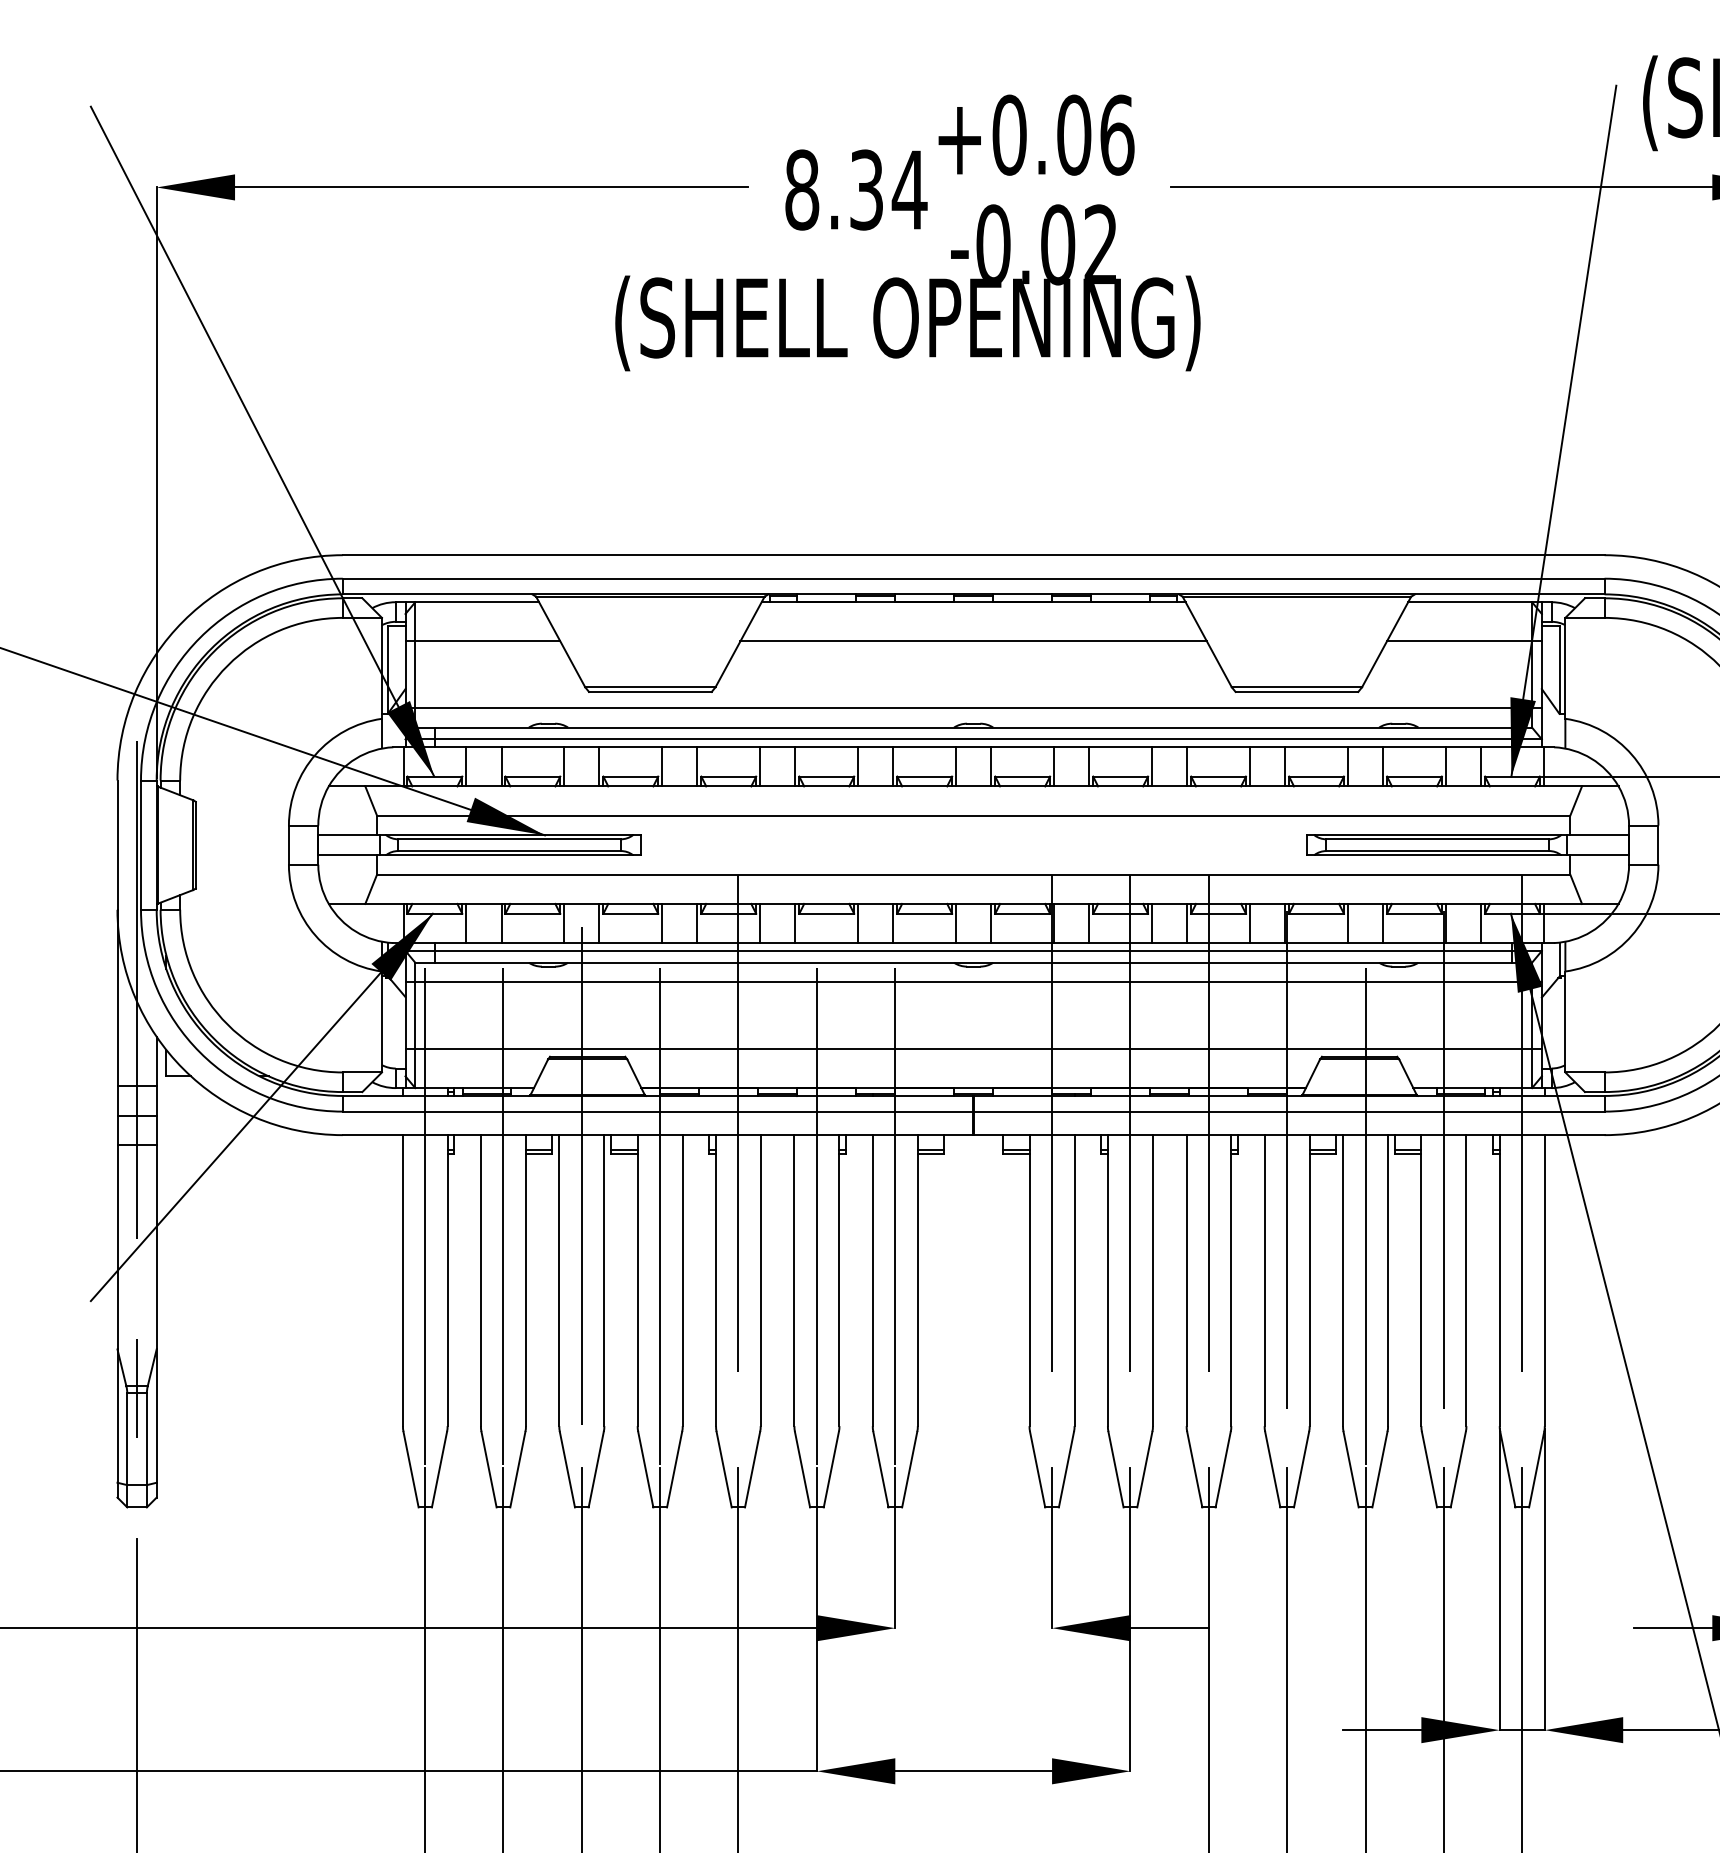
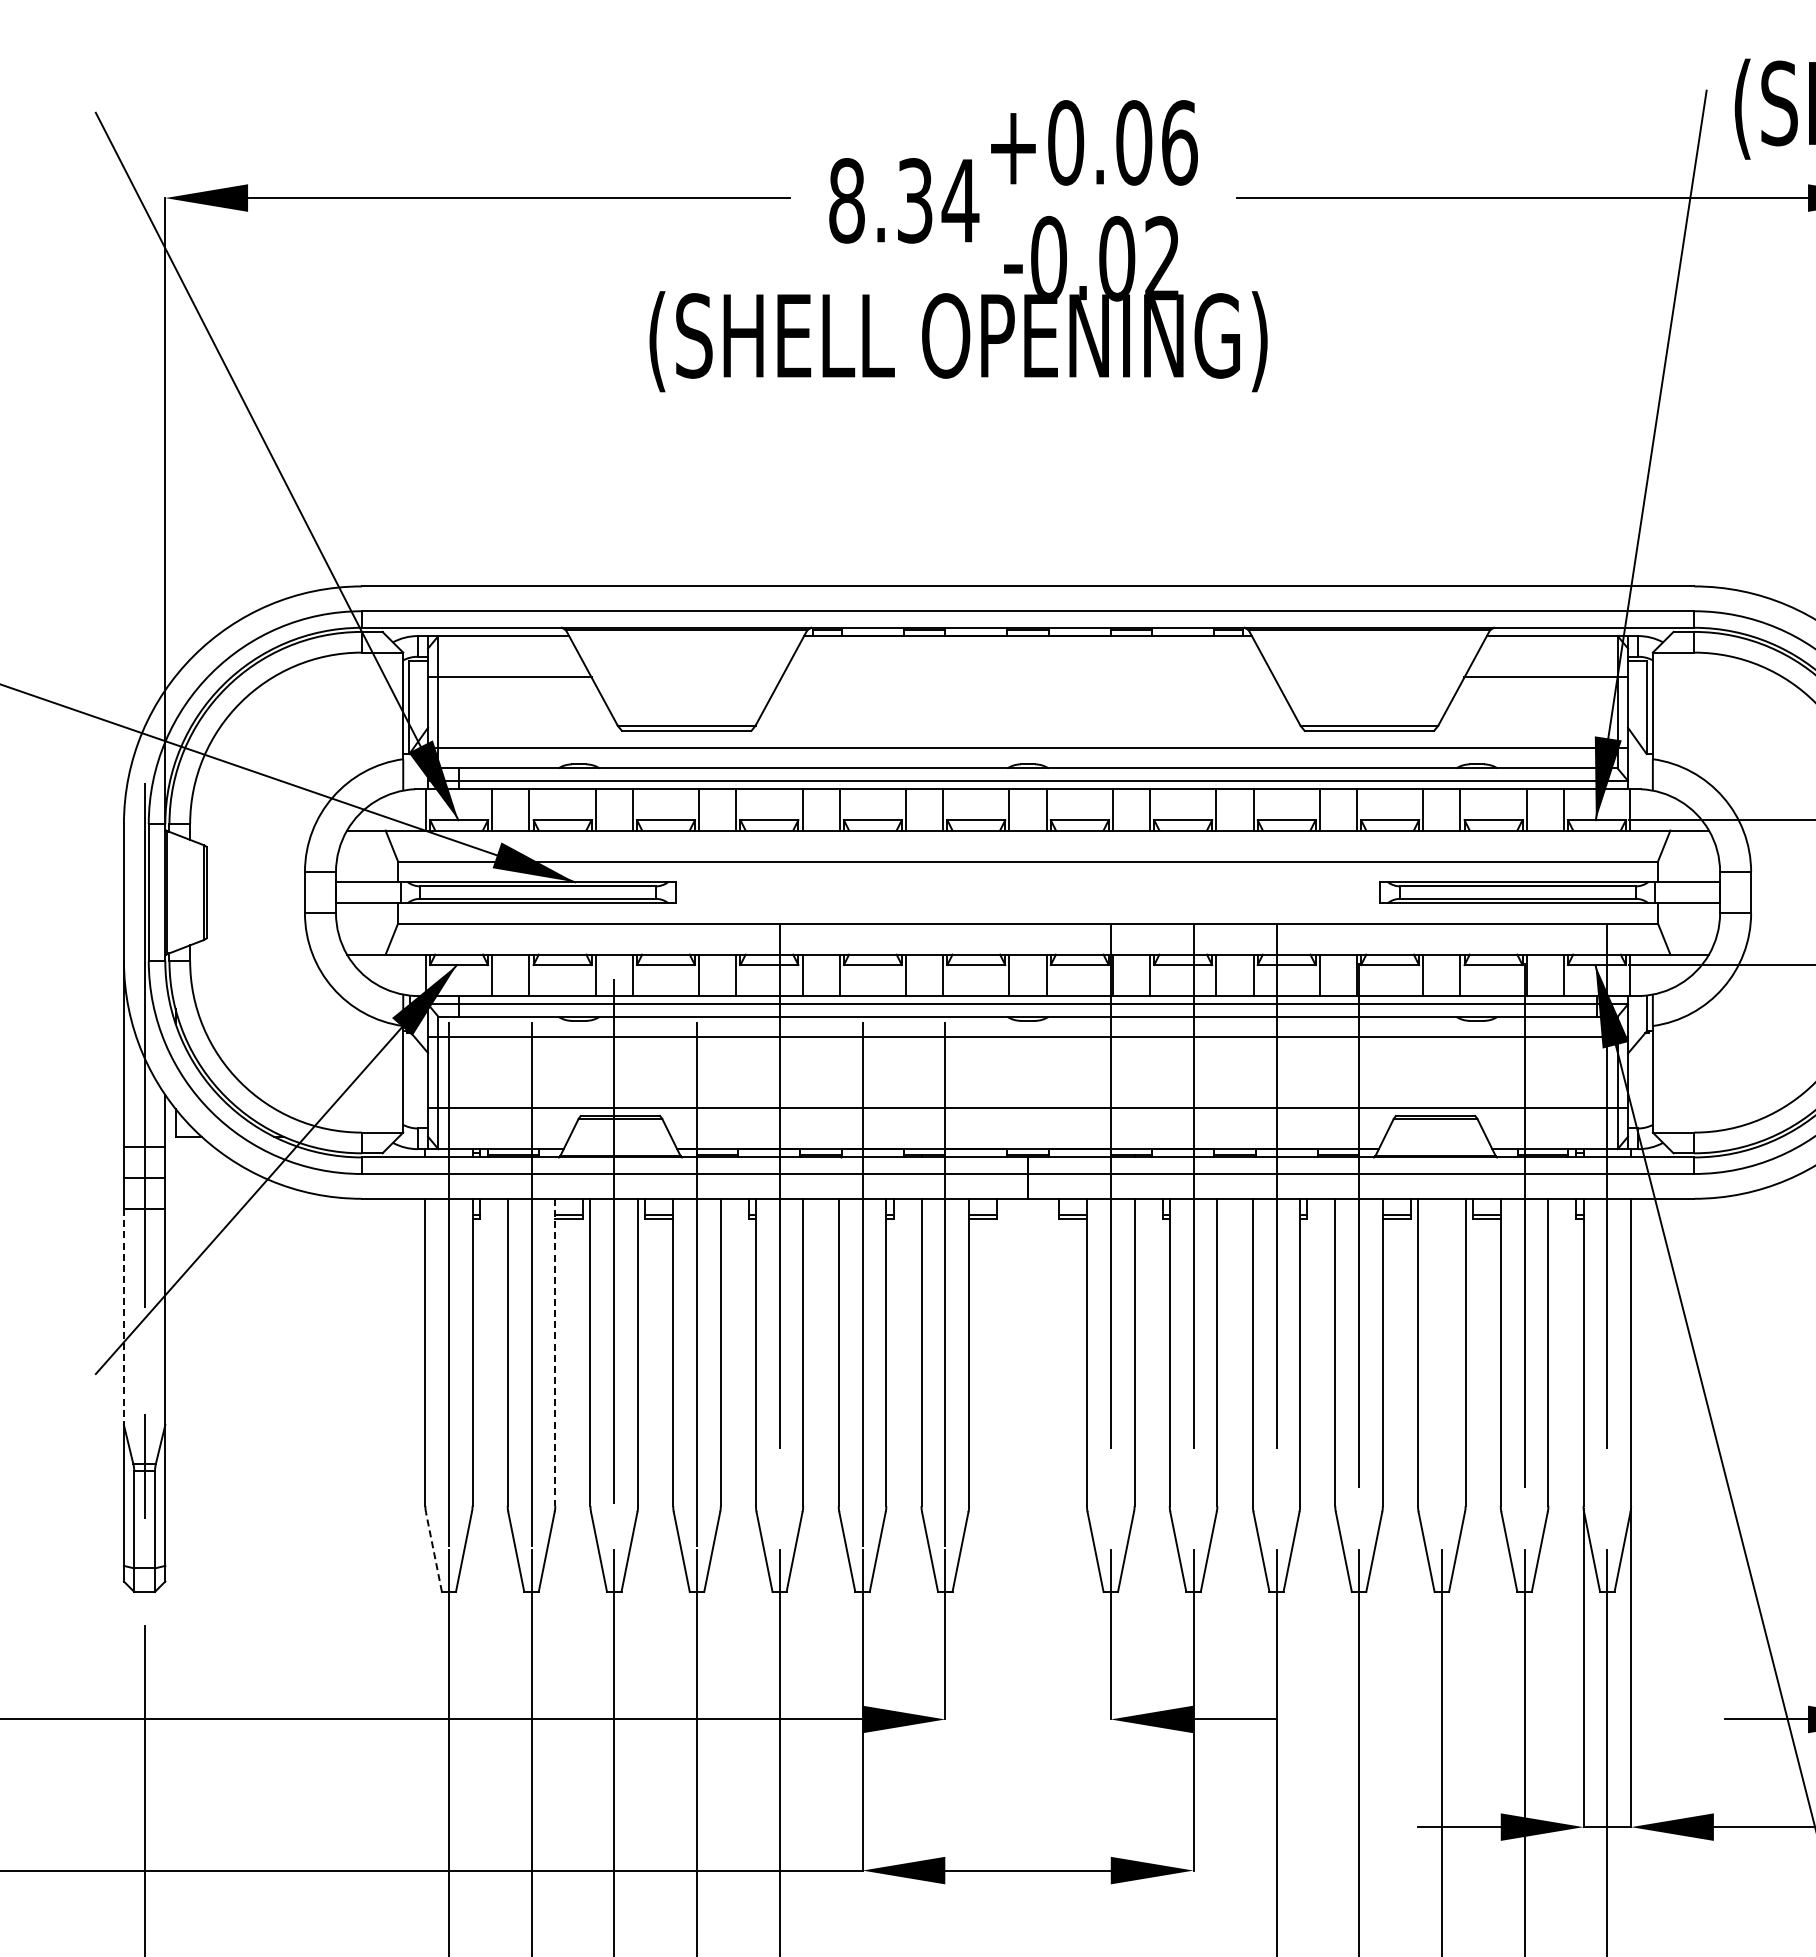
line: (973, 641) -> (1027, 677), removed
line: (1365, 1195) -> (1441, 1262), removed
line: (117, 1247) -> (123, 1317), solid -> dashed
line: (526, 1280) -> (555, 1352), solid -> dashed
line: (410, 1470) -> (433, 1552), solid -> dashed

